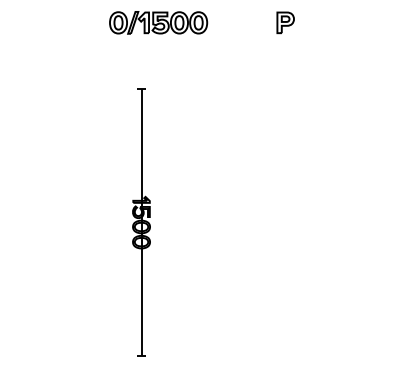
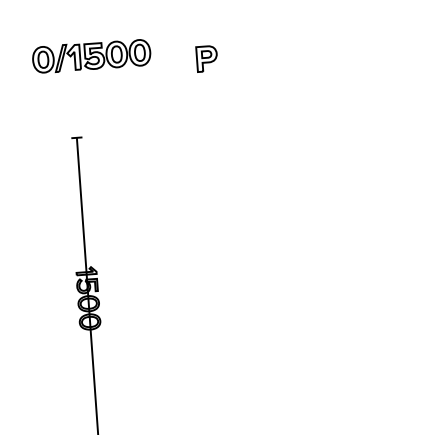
part: (285, 22) -> (206, 58), moved

